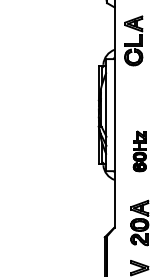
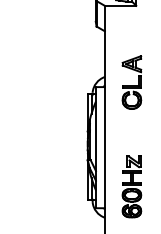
part: (133, 40) -> (131, 82), moved
part: (139, 151) -> (131, 186), size x1.43

